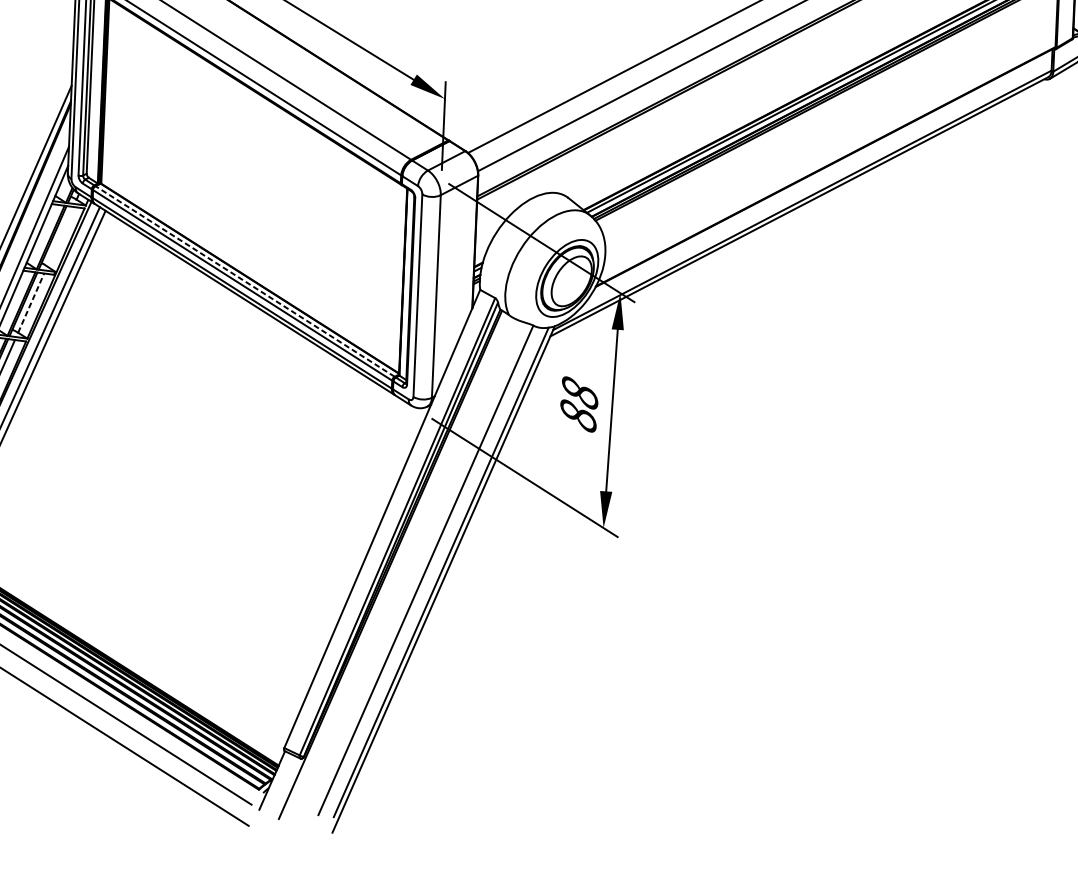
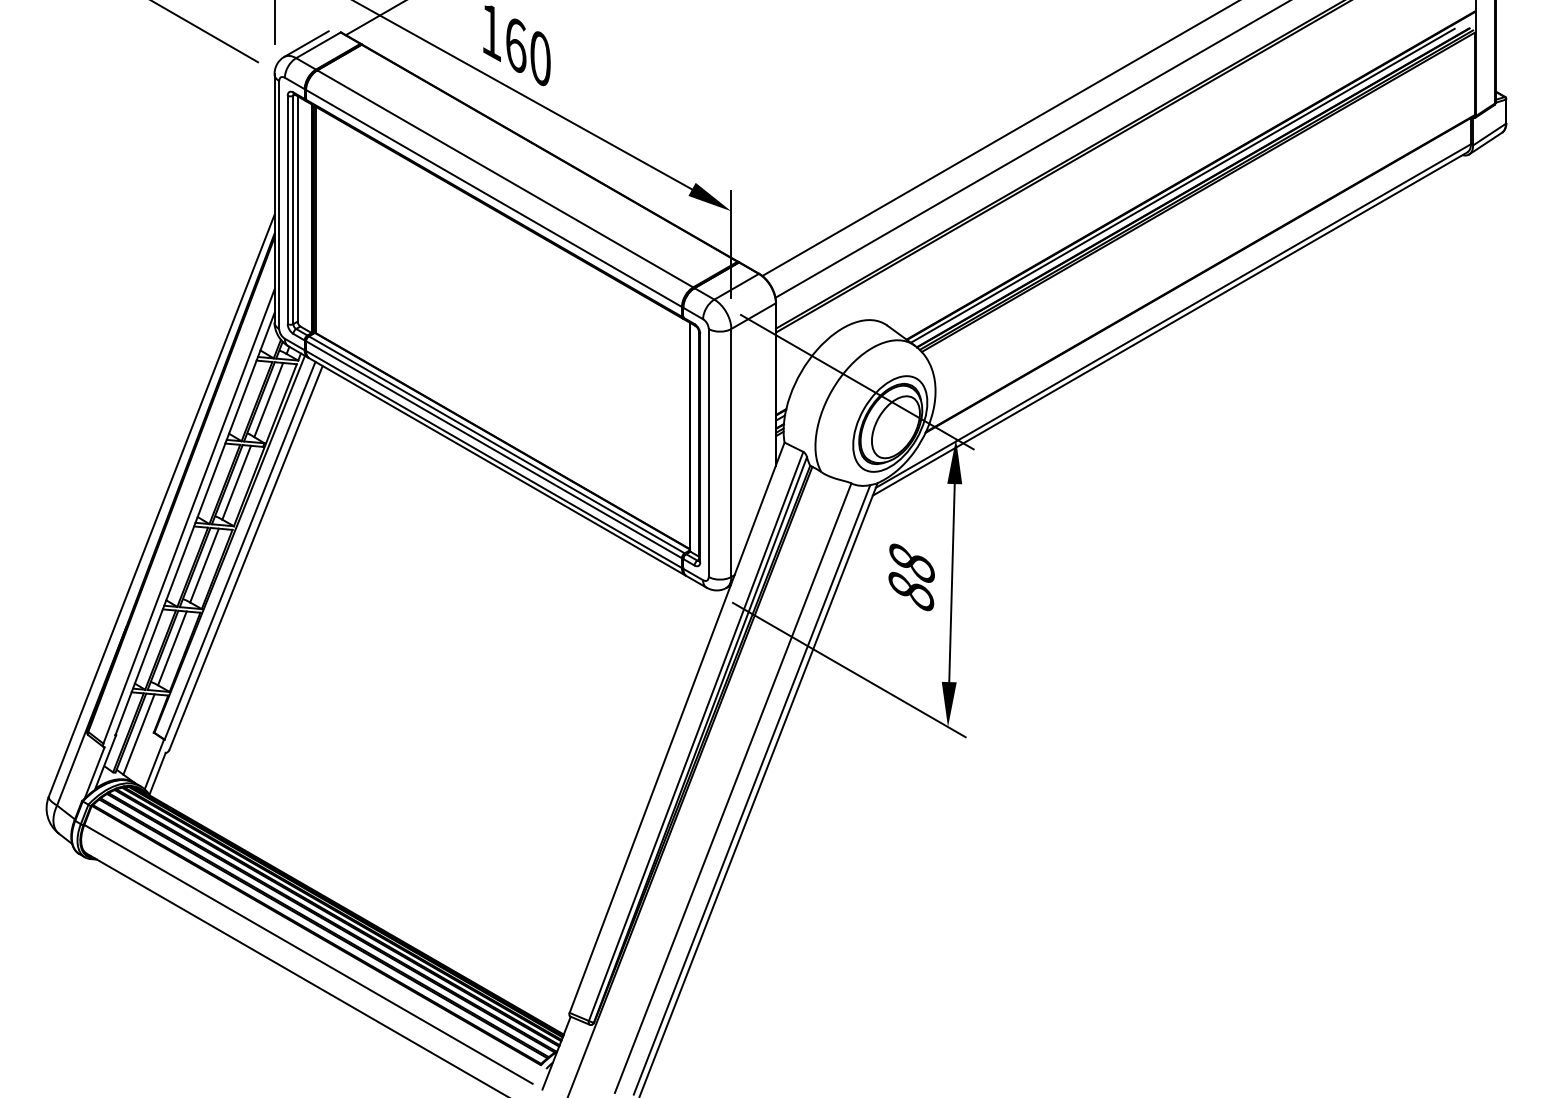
line: (60, 237) -> (268, 400), added
line: (244, 281) -> (496, 444), dashed -> solid
line: (31, 302) -> (236, 482), dashed -> solid

